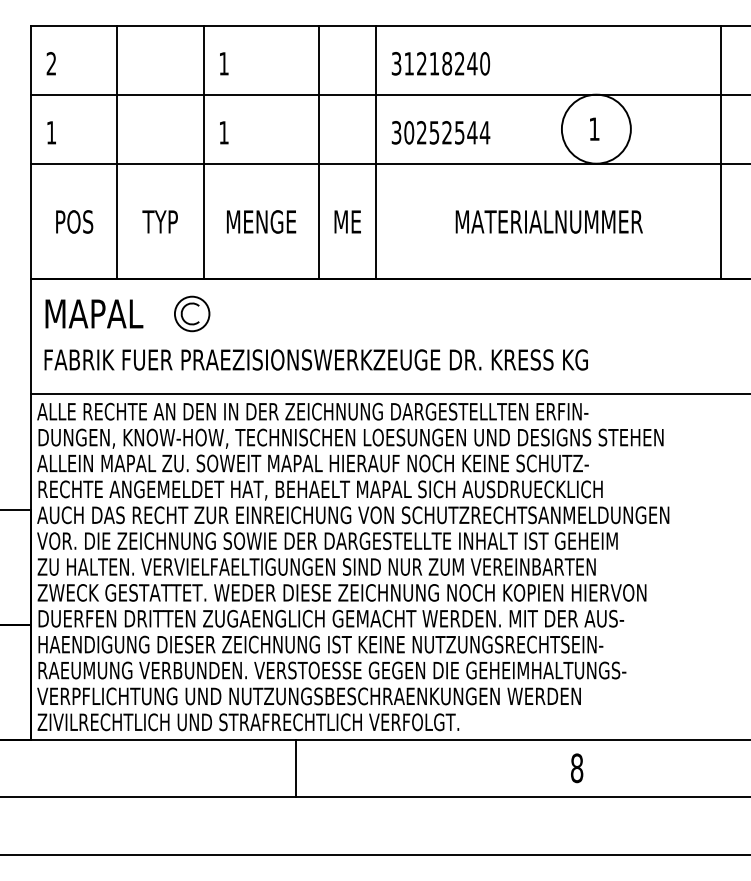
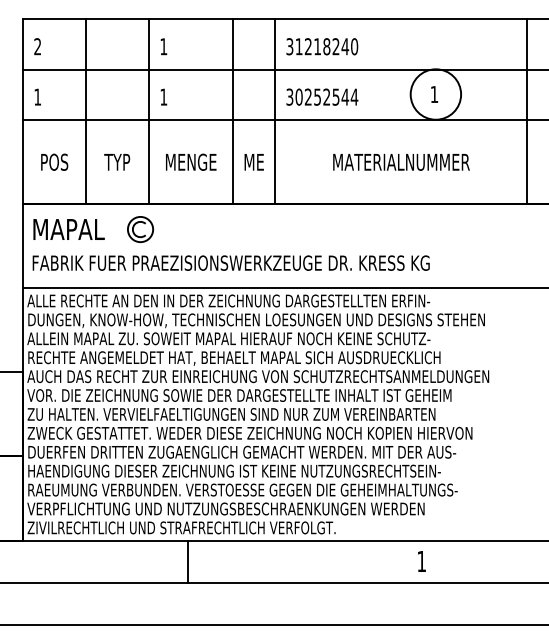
line: (295, 768) -> (187, 561), moved
text: (577, 768) -> (422, 561), 8 -> 1

